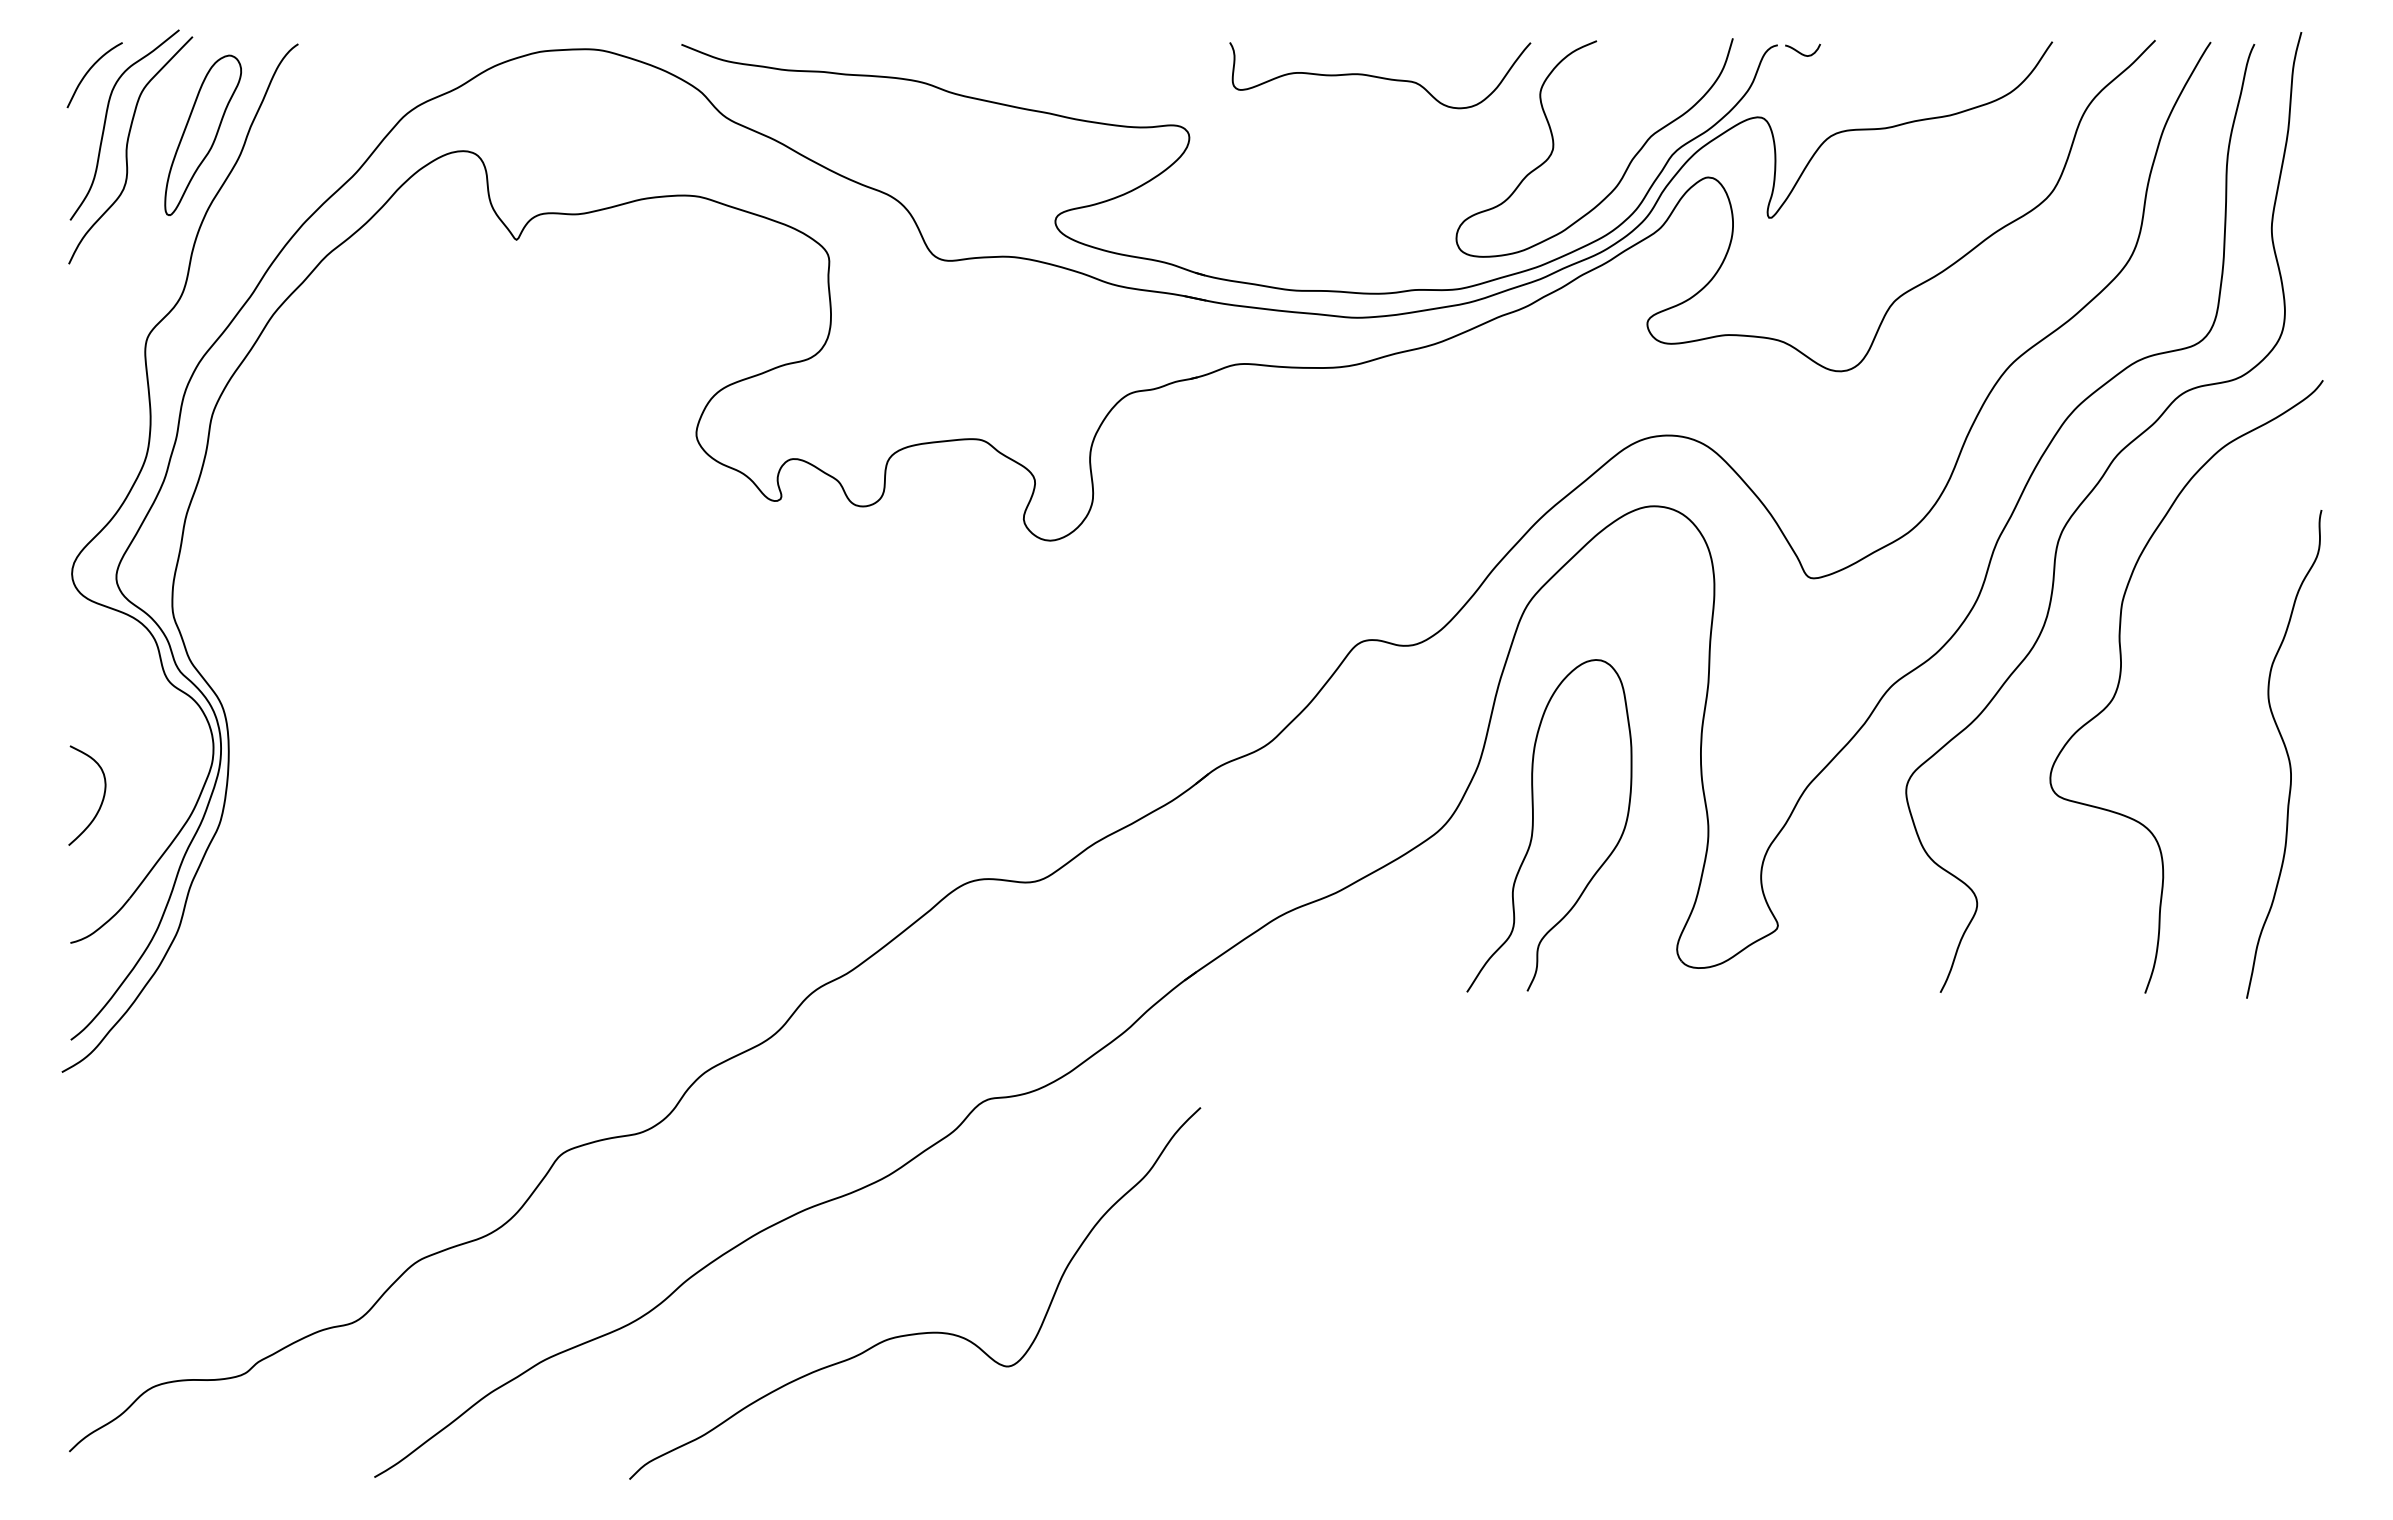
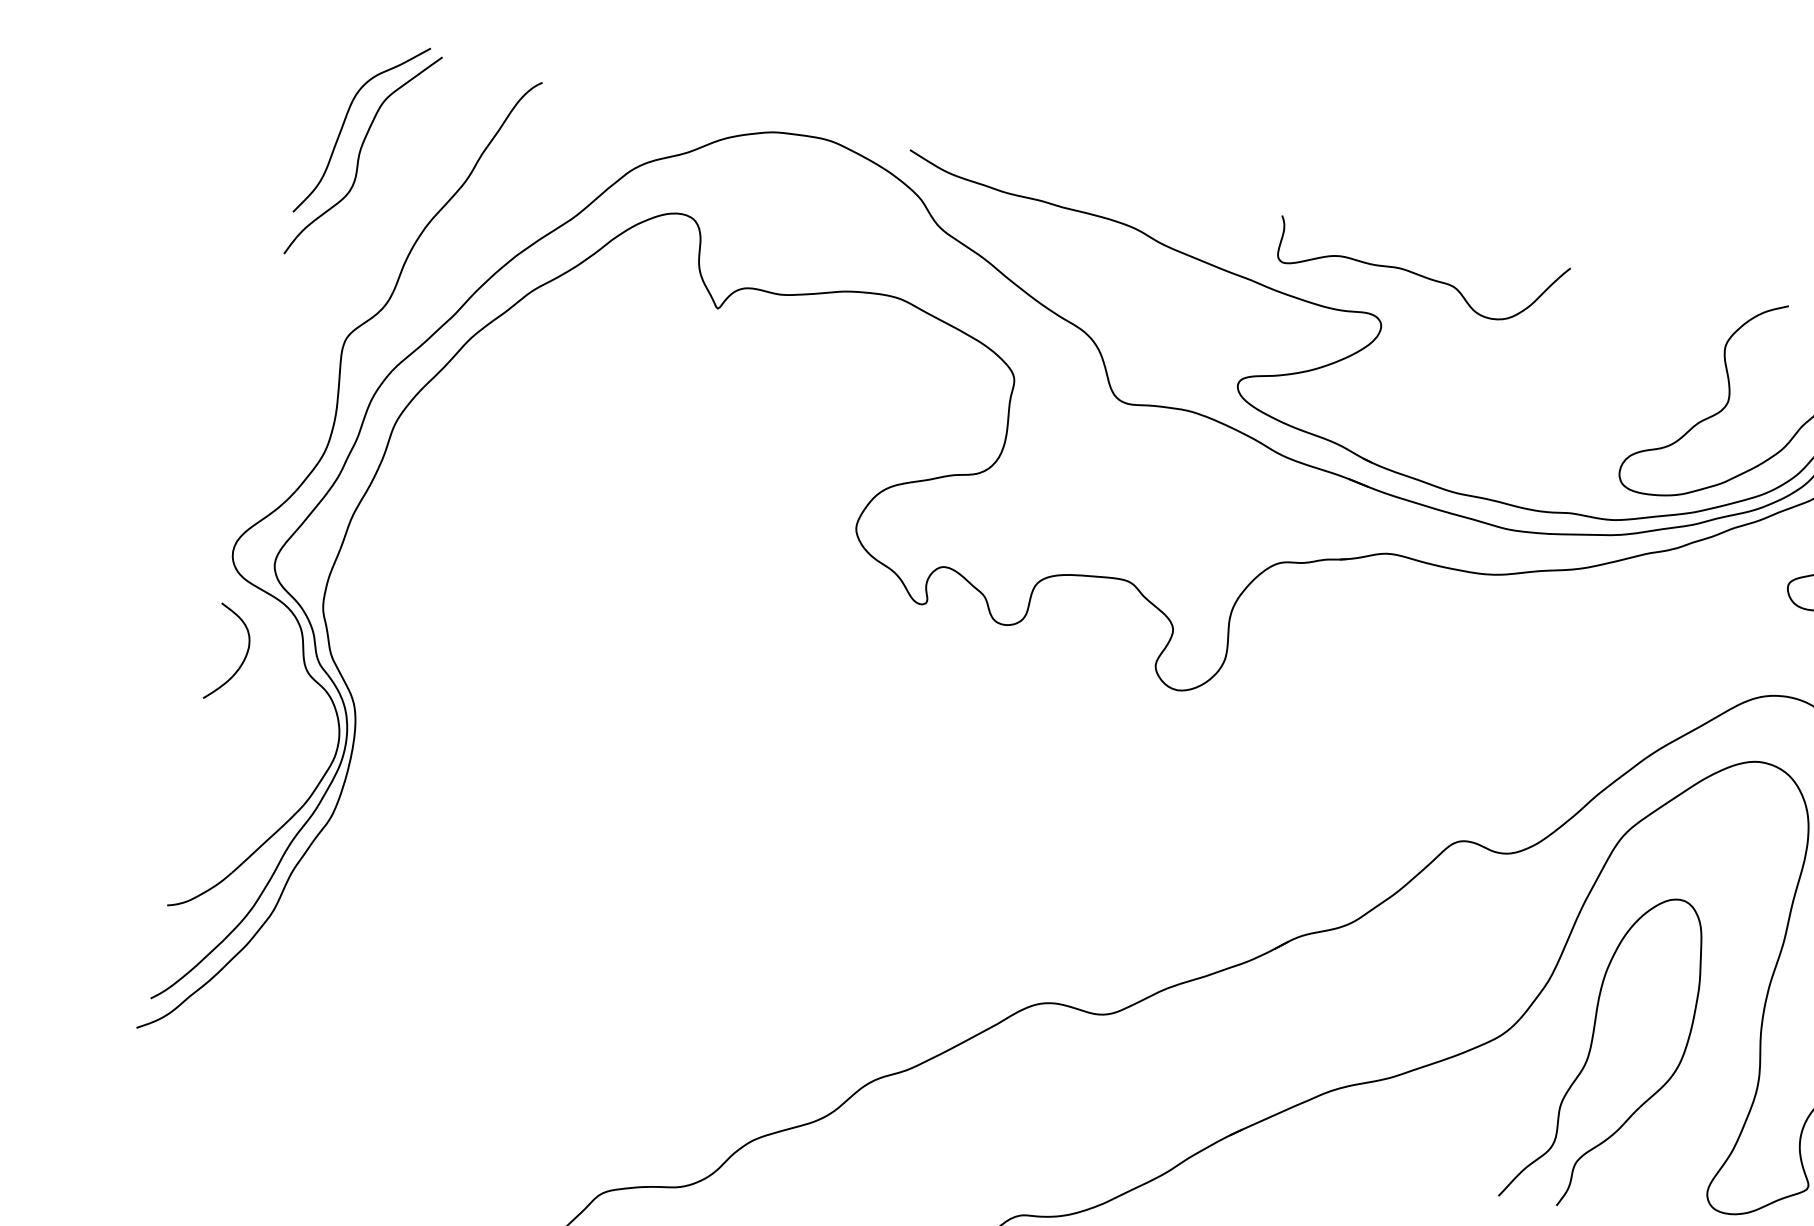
curve: (90, 70) -> (338, 71), removed
curve: (1380, 76) -> (1420, 274), moved
part: (203, 134) -> (435, 152), removed
curve: (102, 797) -> (243, 658), moved

